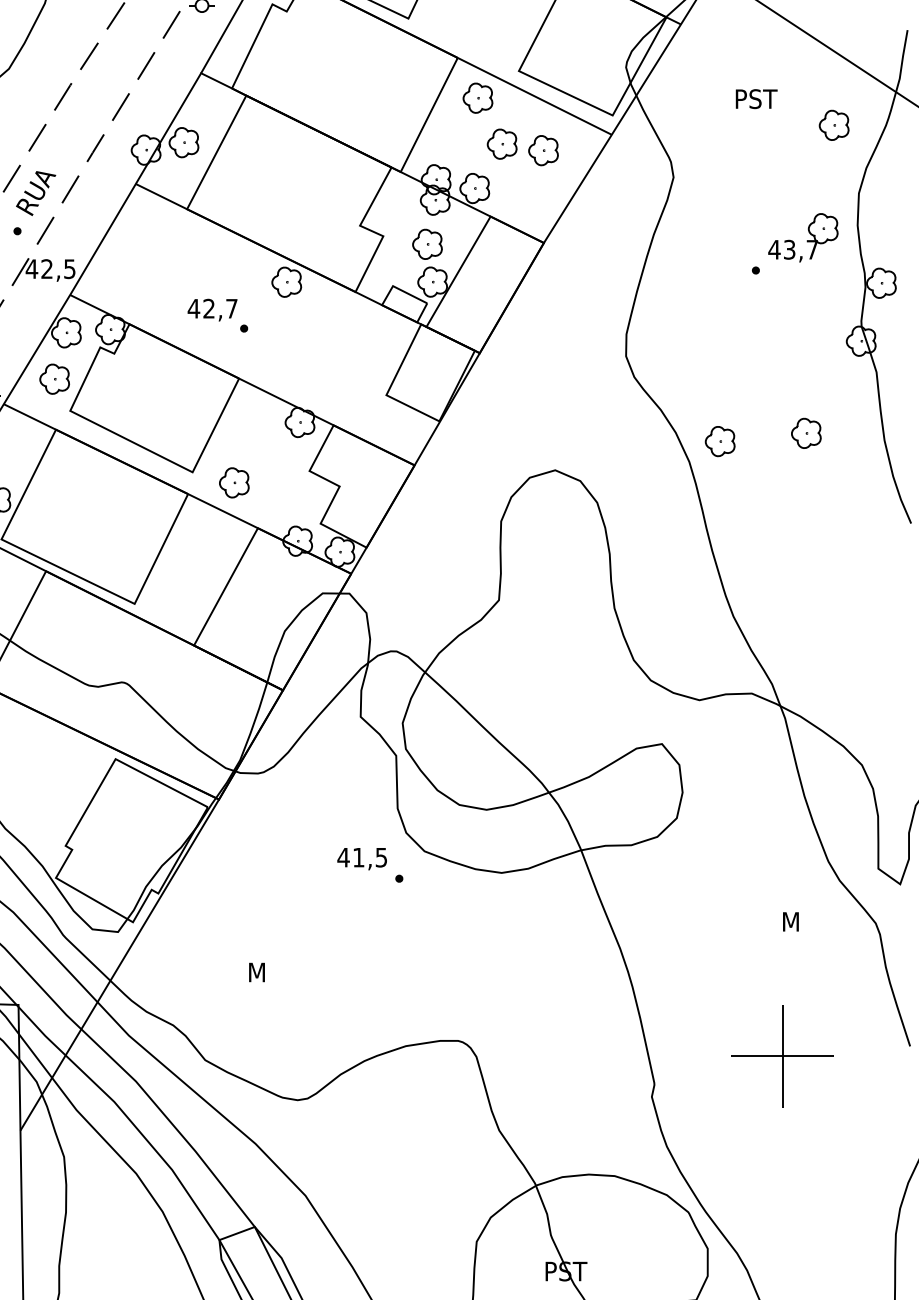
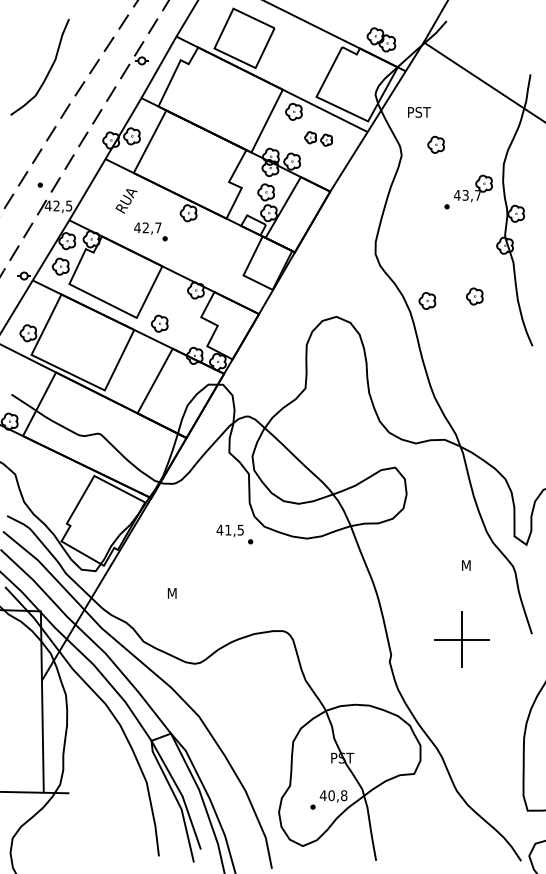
text: (756, 99) -> (419, 112), moved
part: (832, 124) -> (435, 144), moved
part: (522, 146) -> (318, 138), size x0.7
text: (35, 193) -> (126, 201), moved

